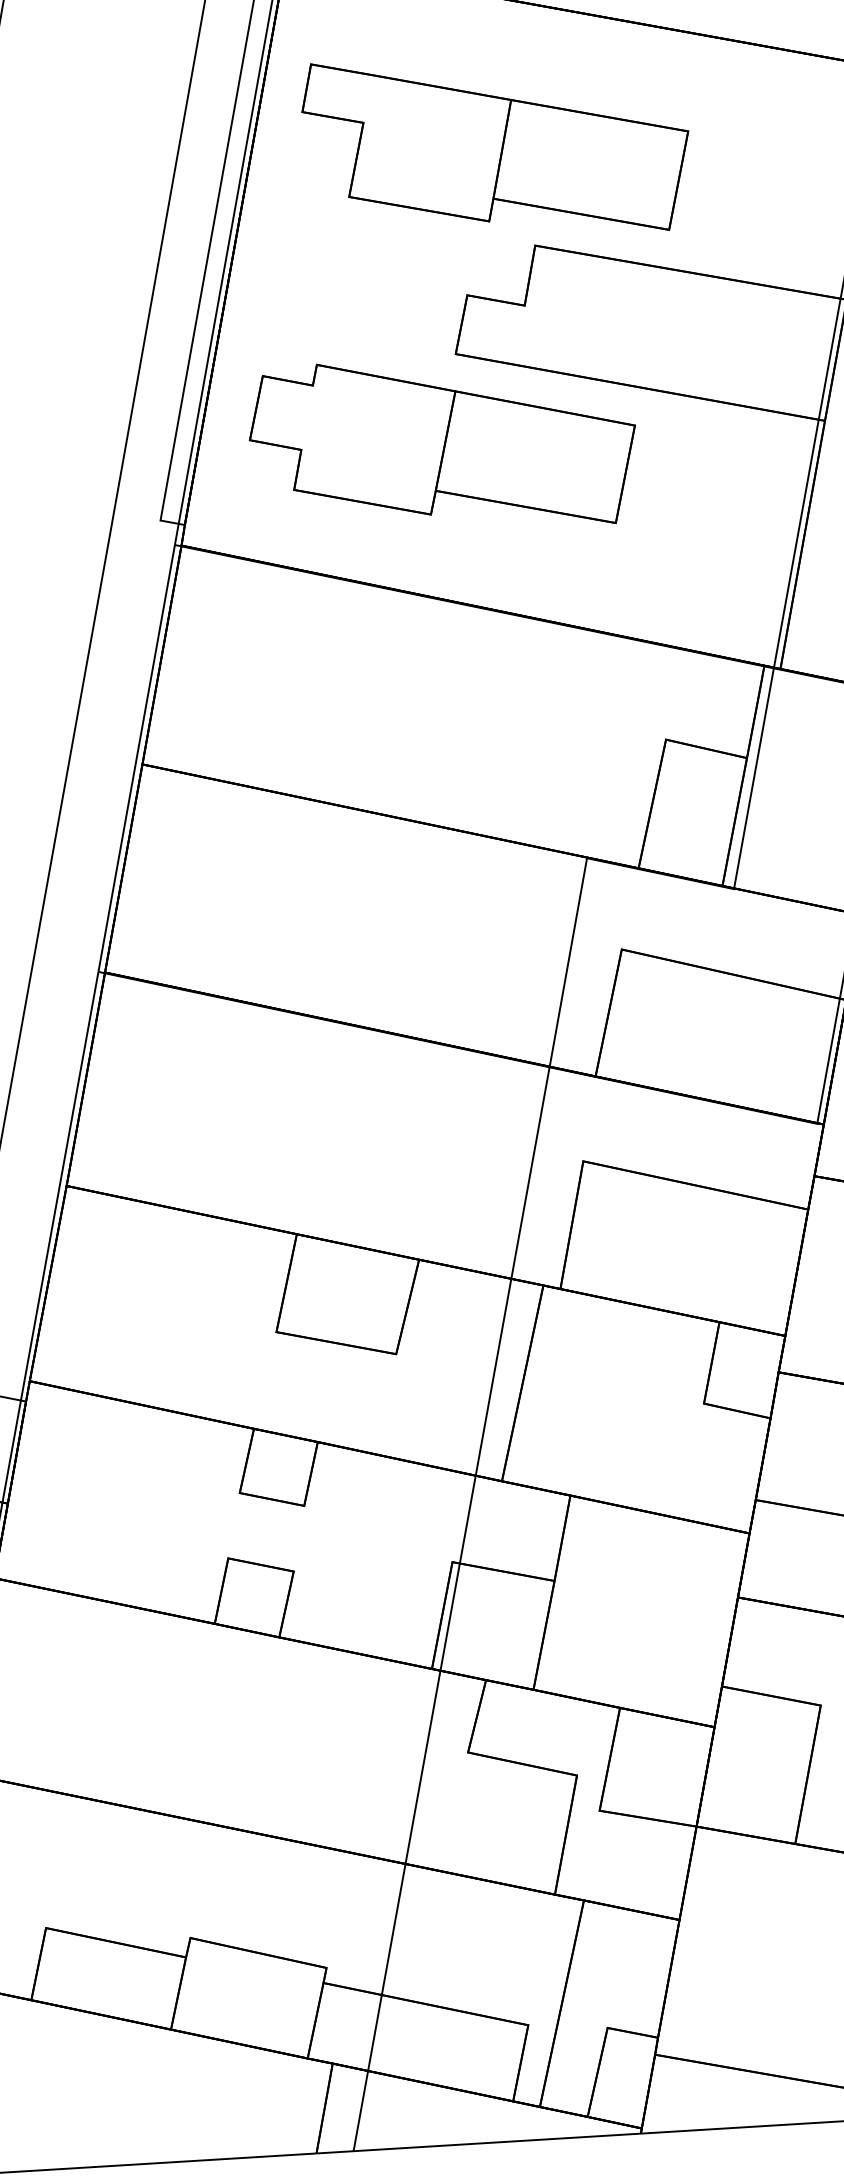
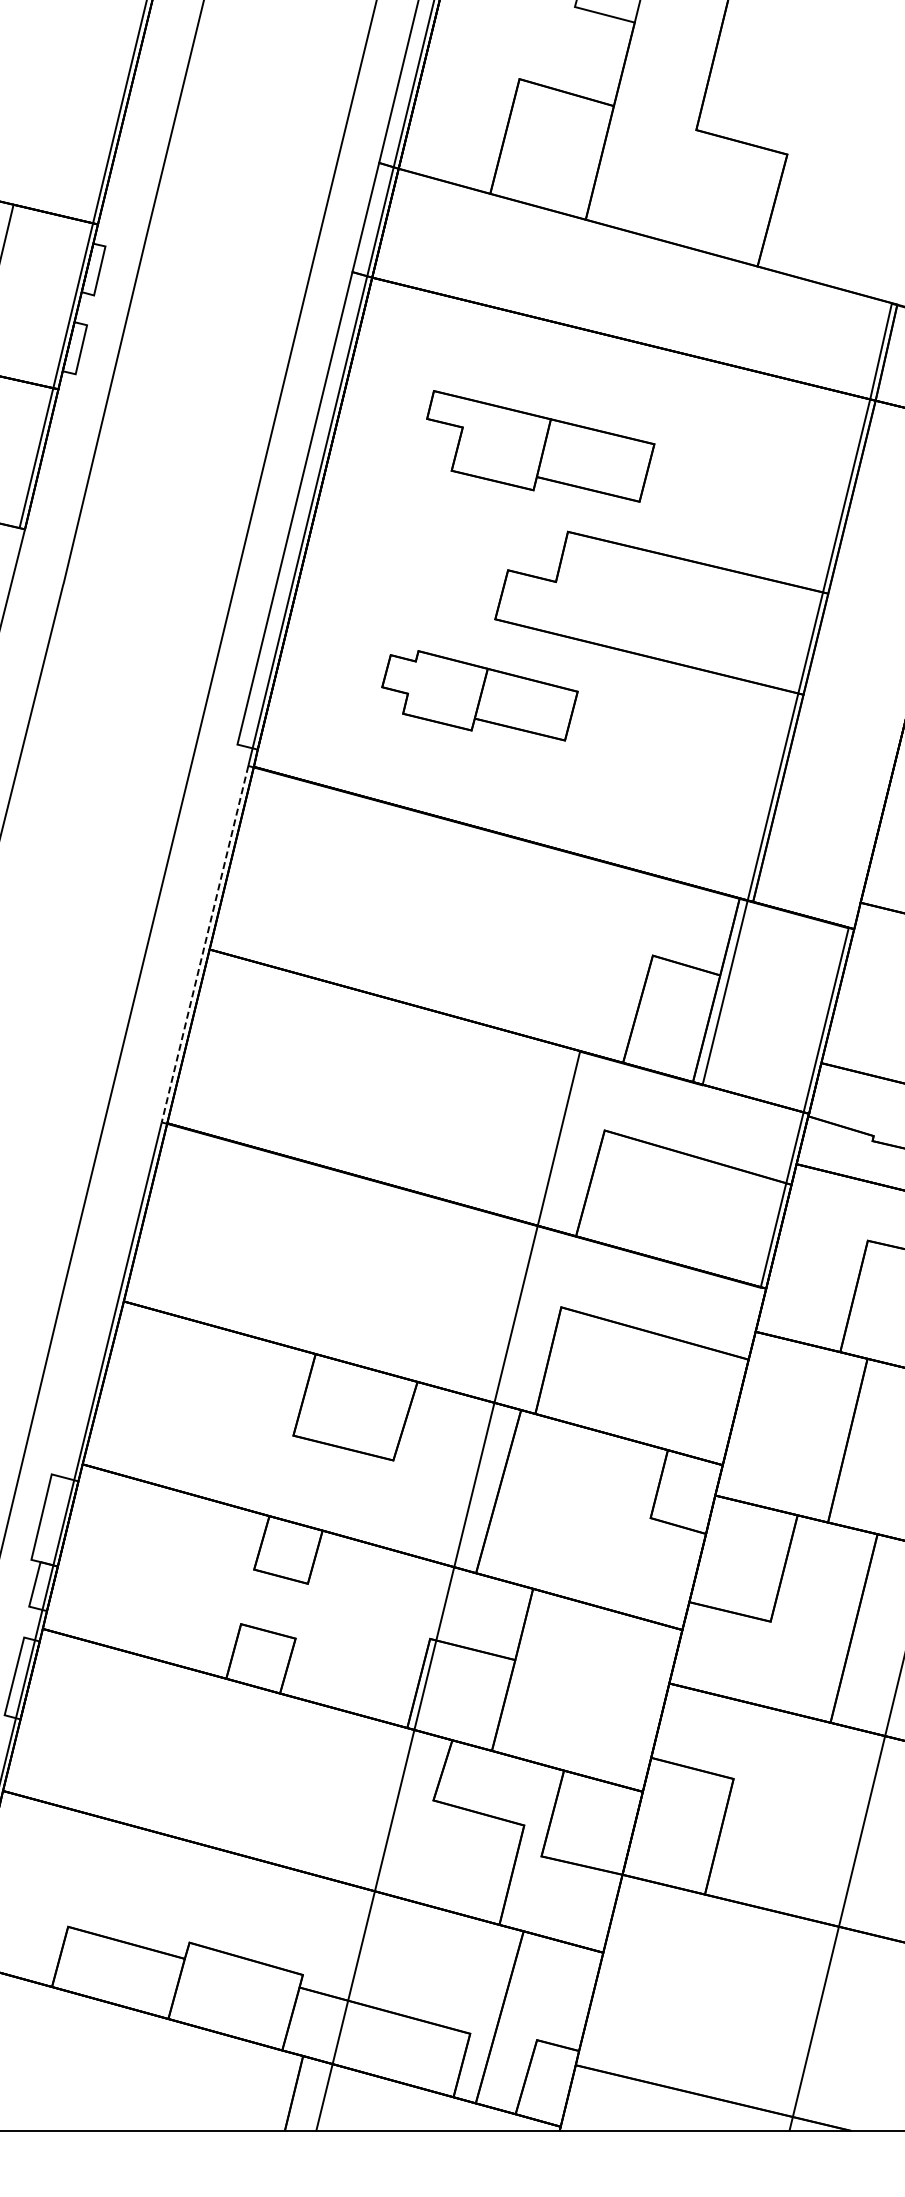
part: (496, 146) -> (540, 446), size x0.7
part: (442, 445) -> (479, 695), size x0.6
line: (136, 758) -> (204, 944), solid -> dashed

